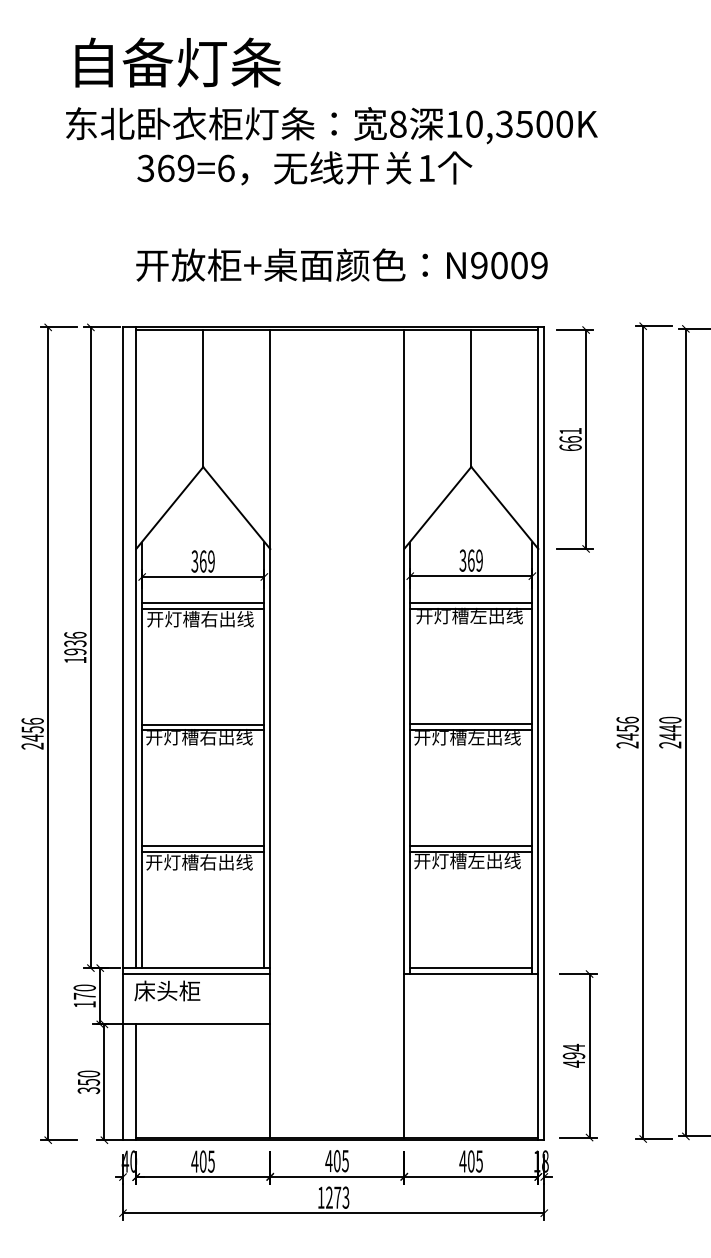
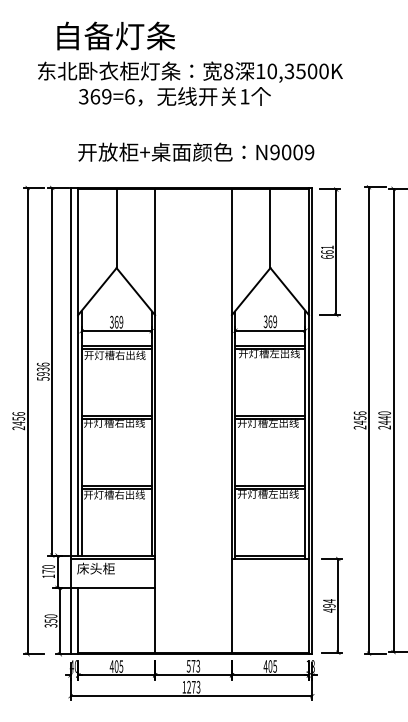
text: (178, 61) -> (116, 35), moved
text: (75, 659) -> (43, 378), 1936 -> 5936
text: (337, 1159) -> (193, 665), 405 -> 573

